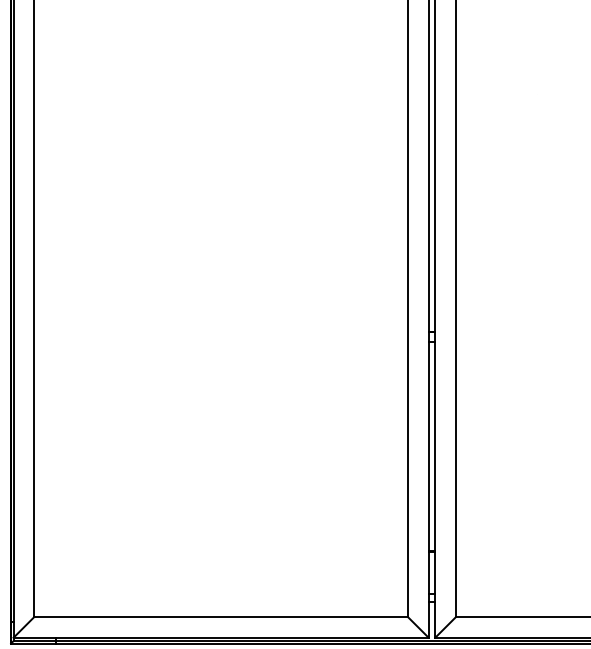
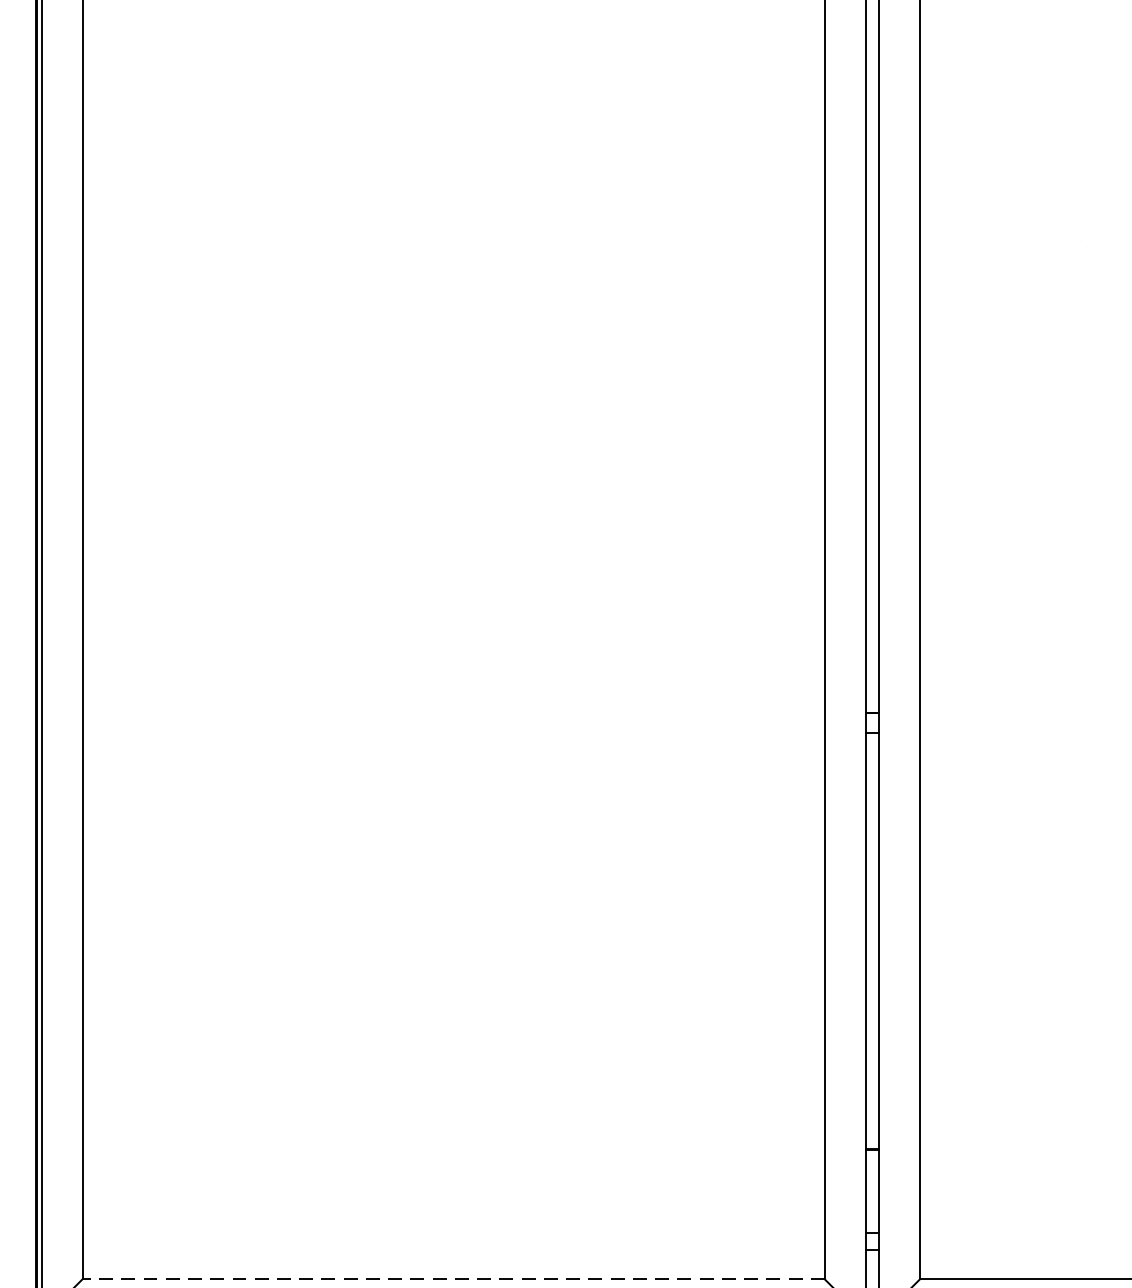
line: (221, 617) -> (454, 1280), solid -> dashed

